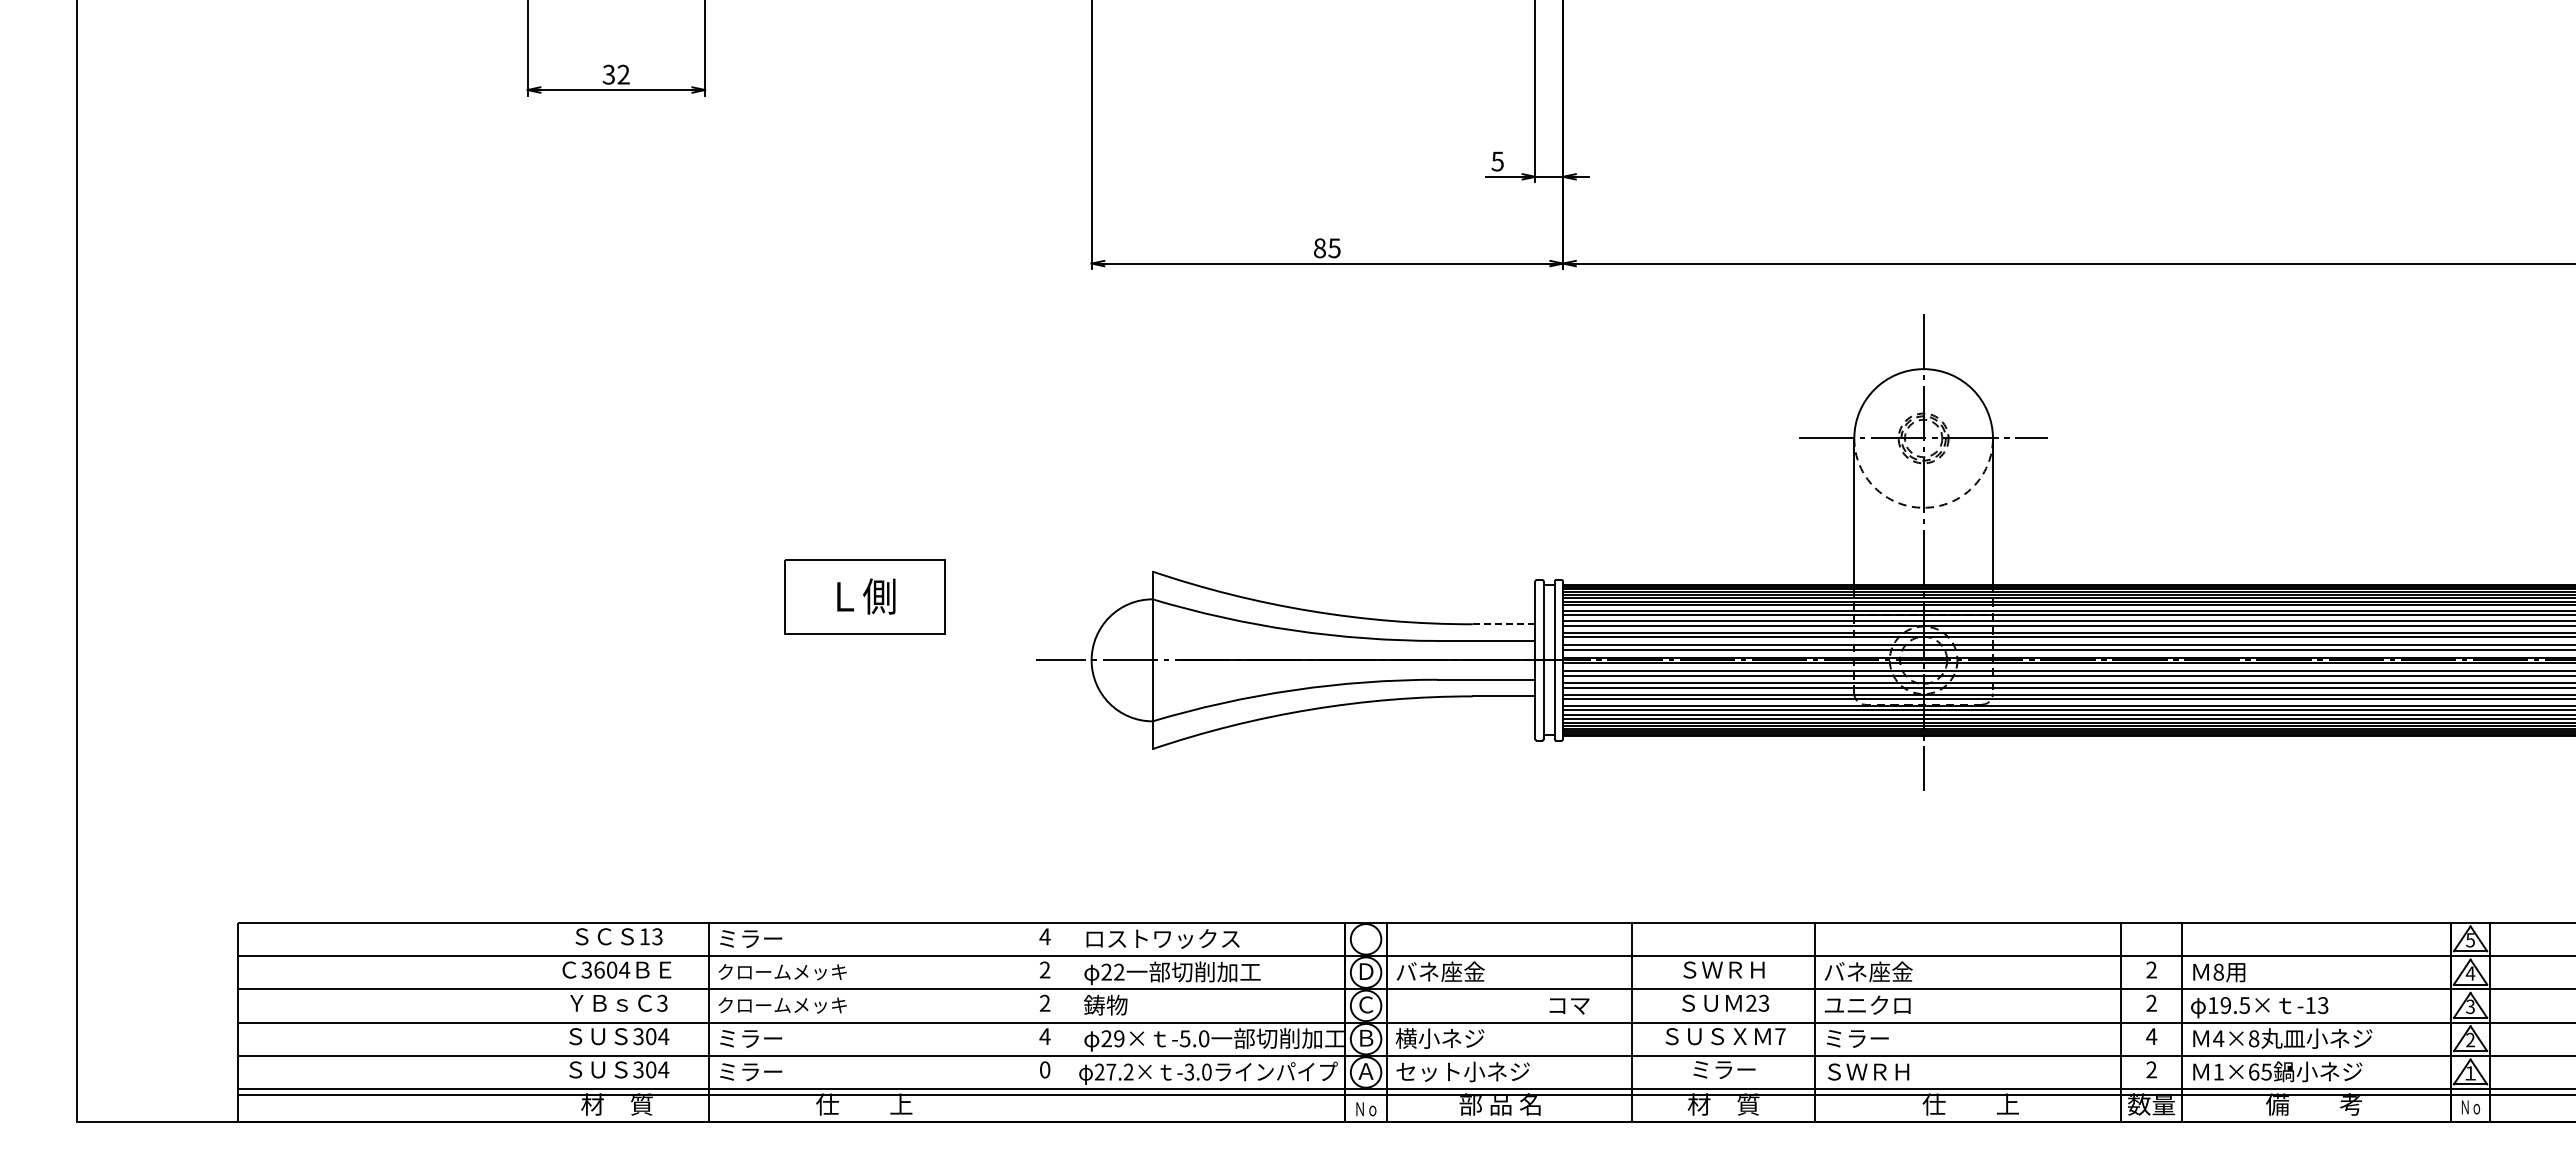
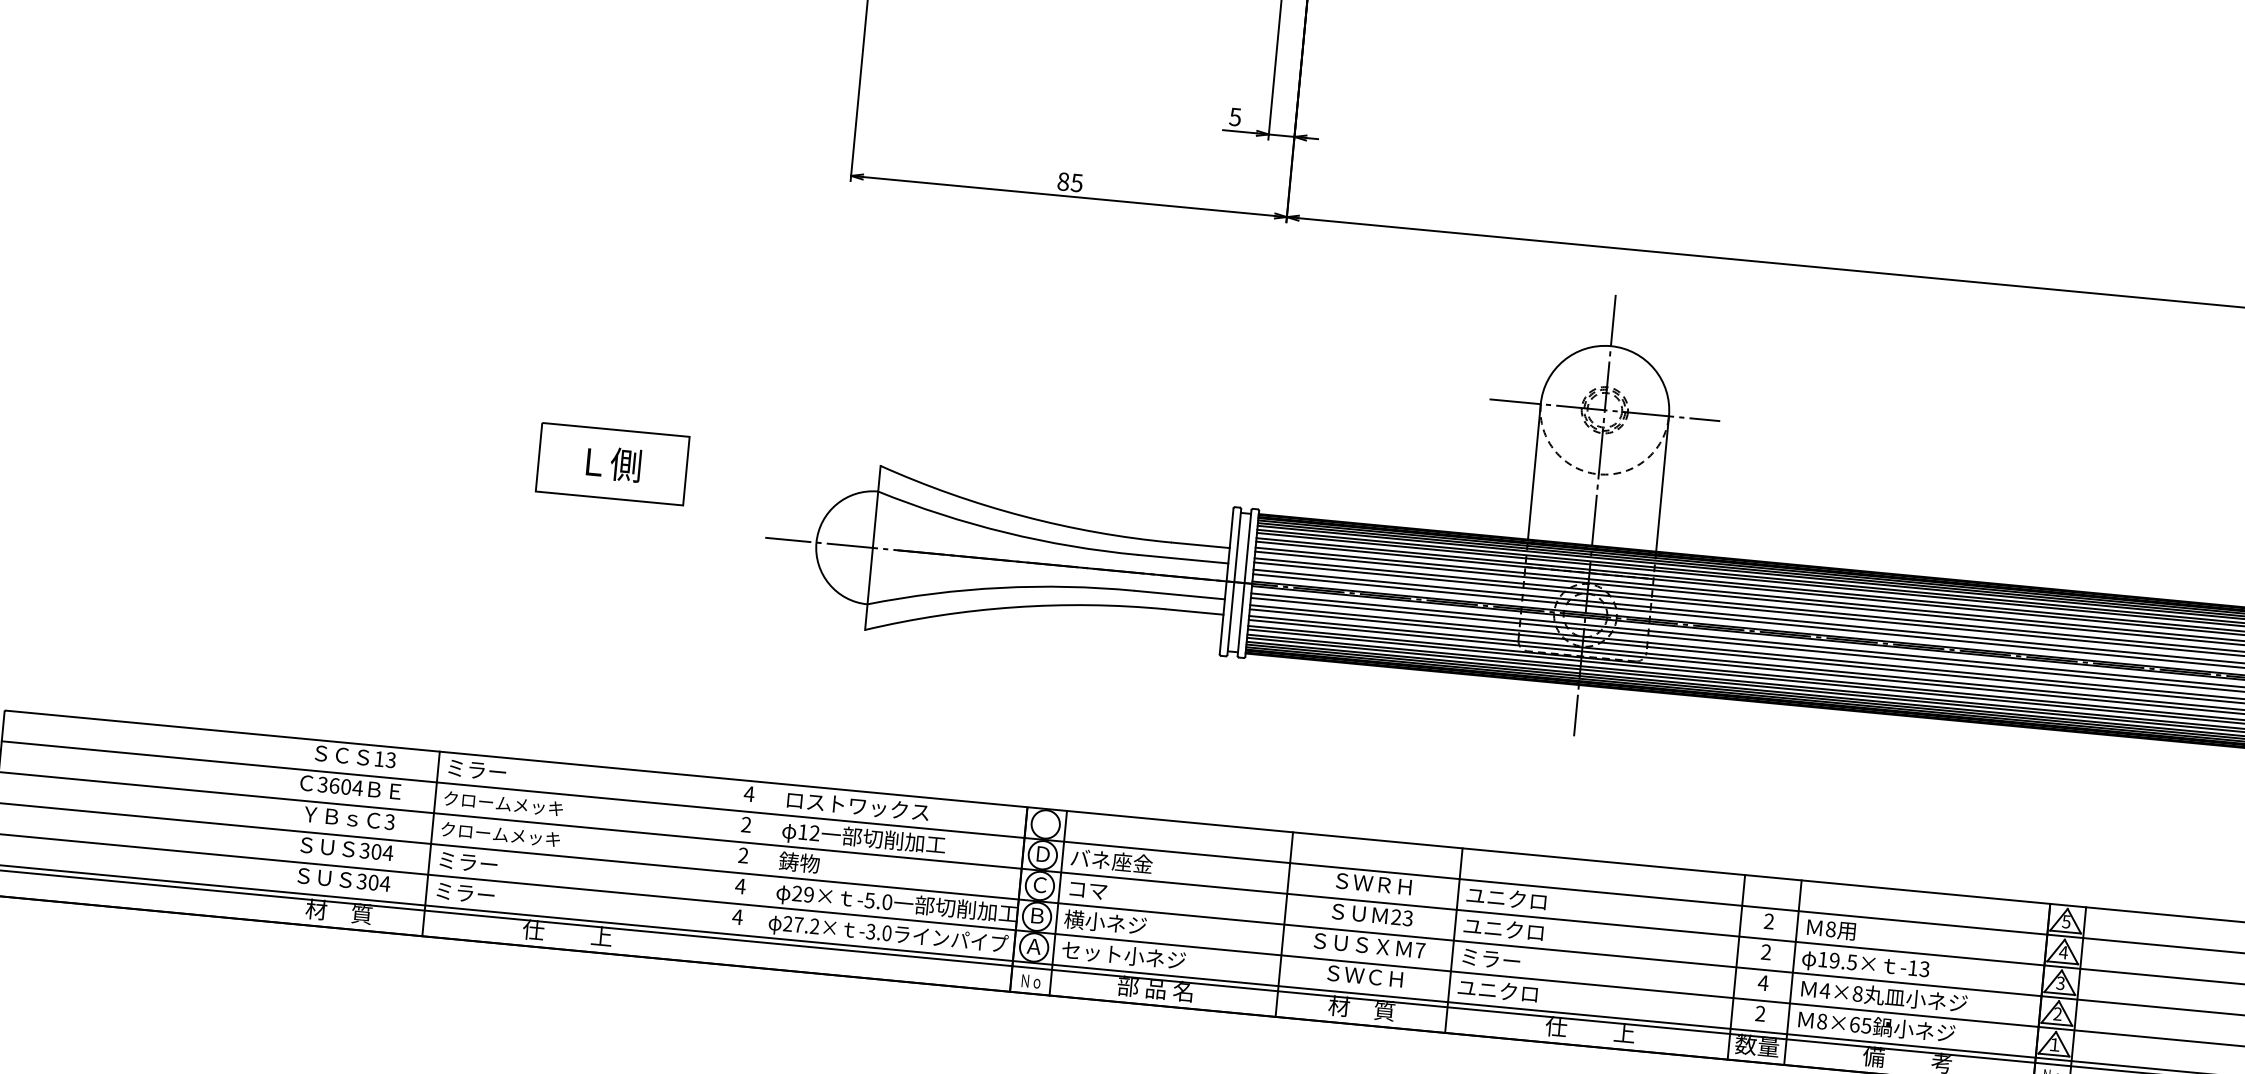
line: (1504, 624) -> (1201, 545), dashed -> solid
text: (1106, 971) -> (803, 831), 22 -> 12
text: (1868, 971) -> (1507, 898), バネ座金 -> ユニクロ
text: (1569, 1006) -> (1088, 891), moved
text: (1044, 1069) -> (737, 916), 0 -> 4
text: (1723, 1069) -> (1364, 976), ミラー -> ＳＷＣＨ
text: (1867, 1071) -> (1497, 990), ＳＷＲＨ -> ユニクロ
text: (2218, 1071) -> (1822, 1021), 1×65 -> 8×65

